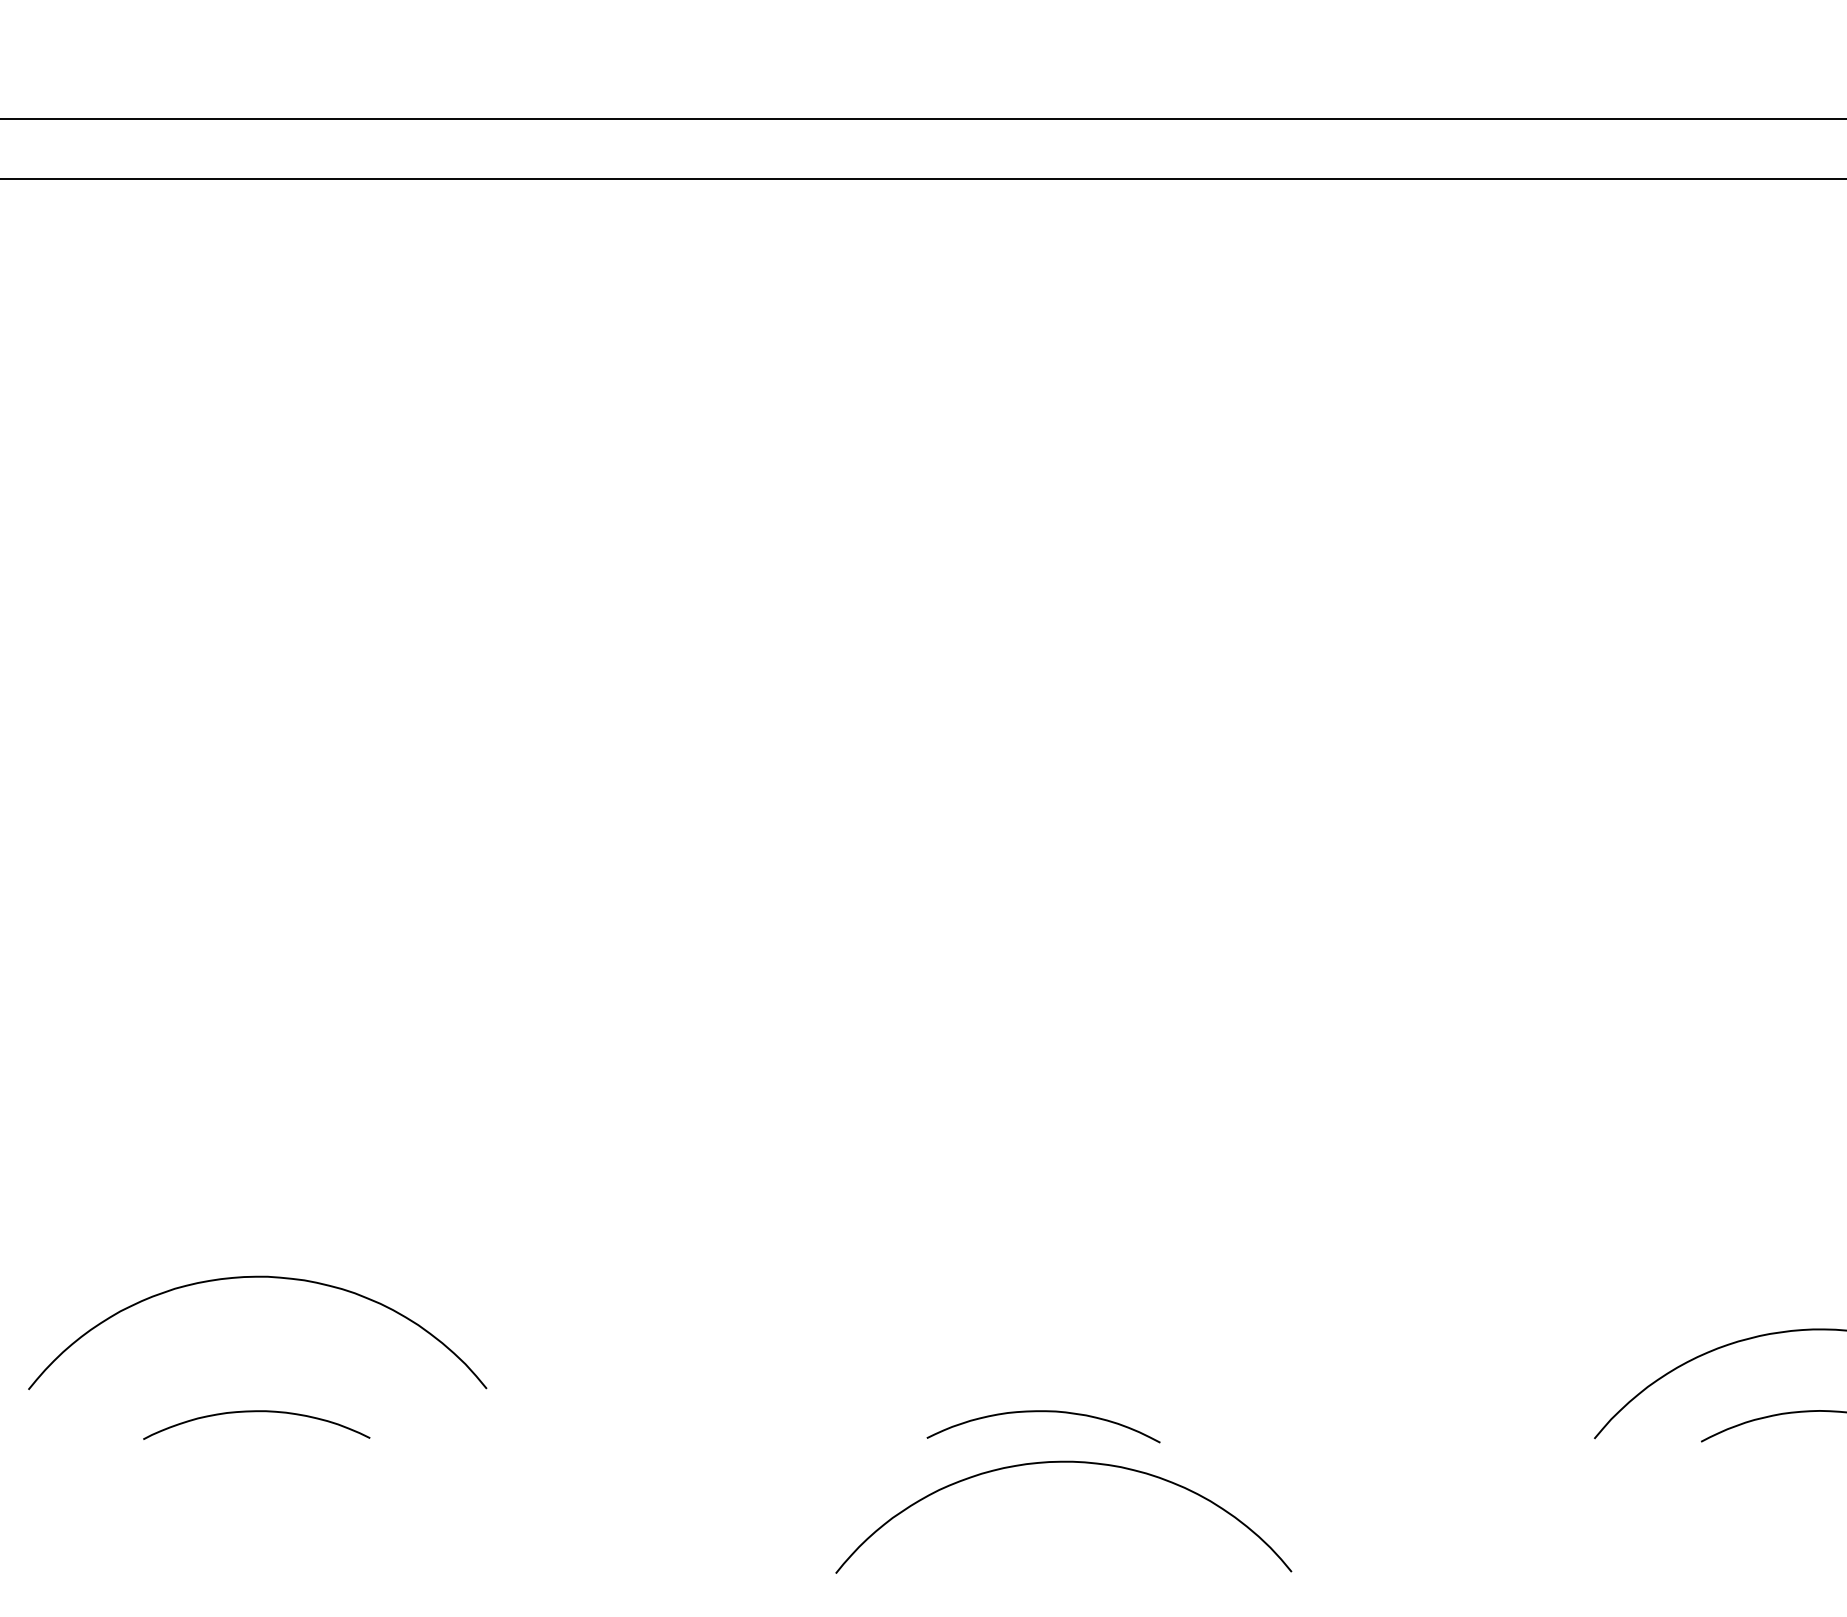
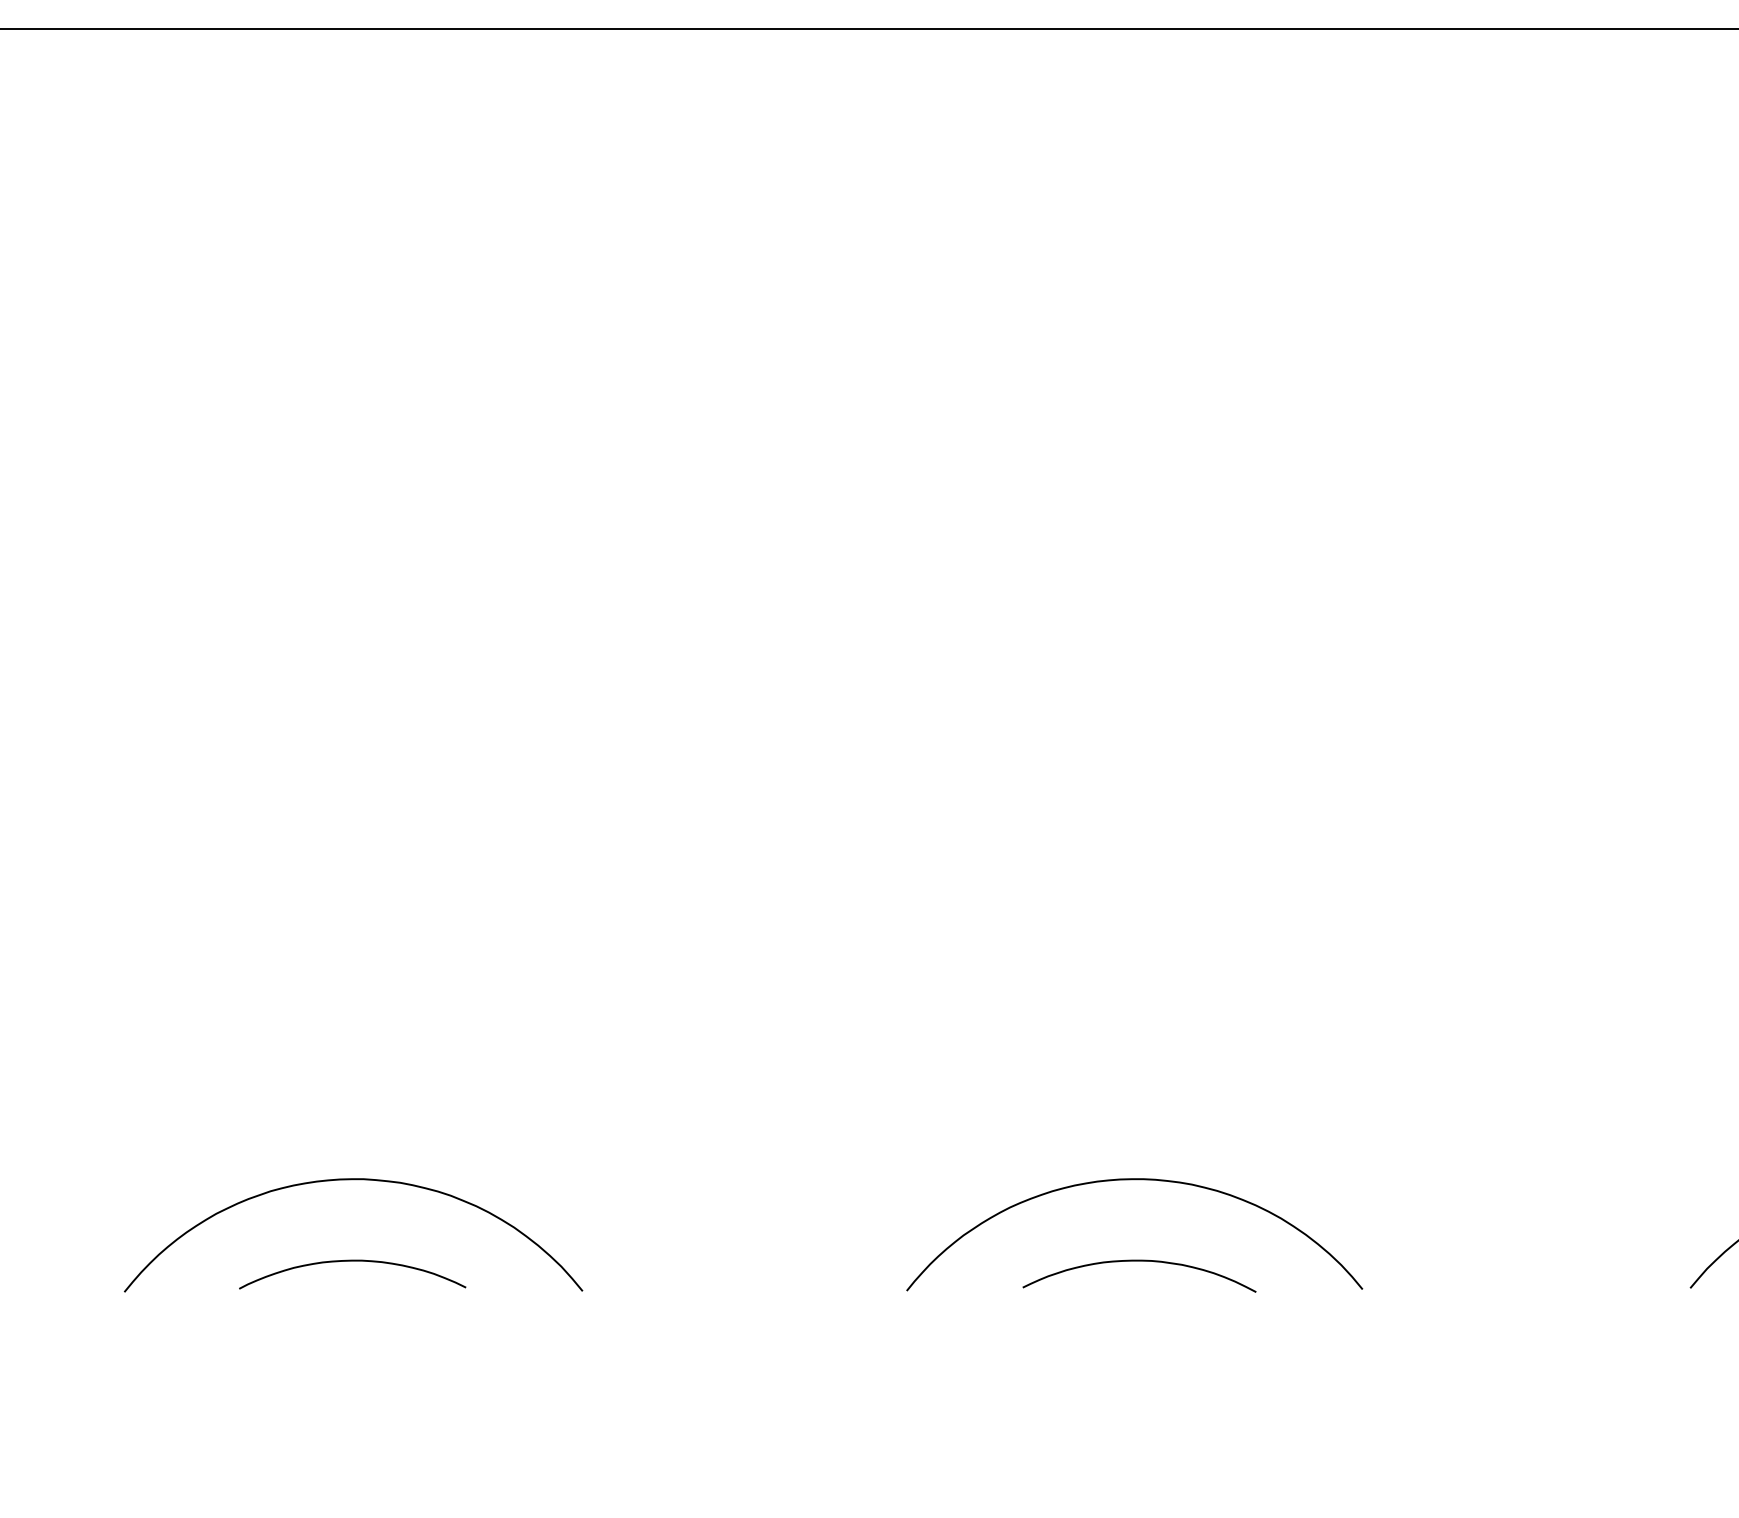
curve: (257, 1277) -> (353, 1179), moved
curve: (1063, 1462) -> (1134, 1179), moved

